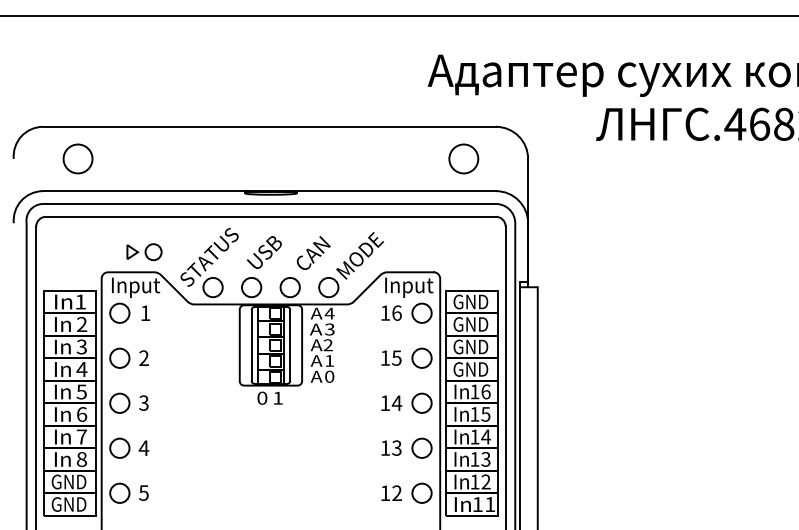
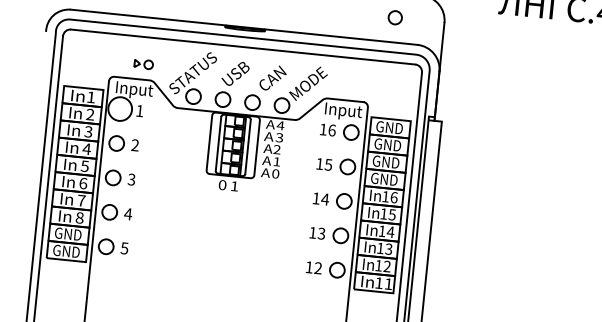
circle: (463, 158) -> (395, 17), size x0.6
part: (144, 252) -> (143, 64), size x0.7
circle: (119, 312) -> (120, 108), size x1.6

